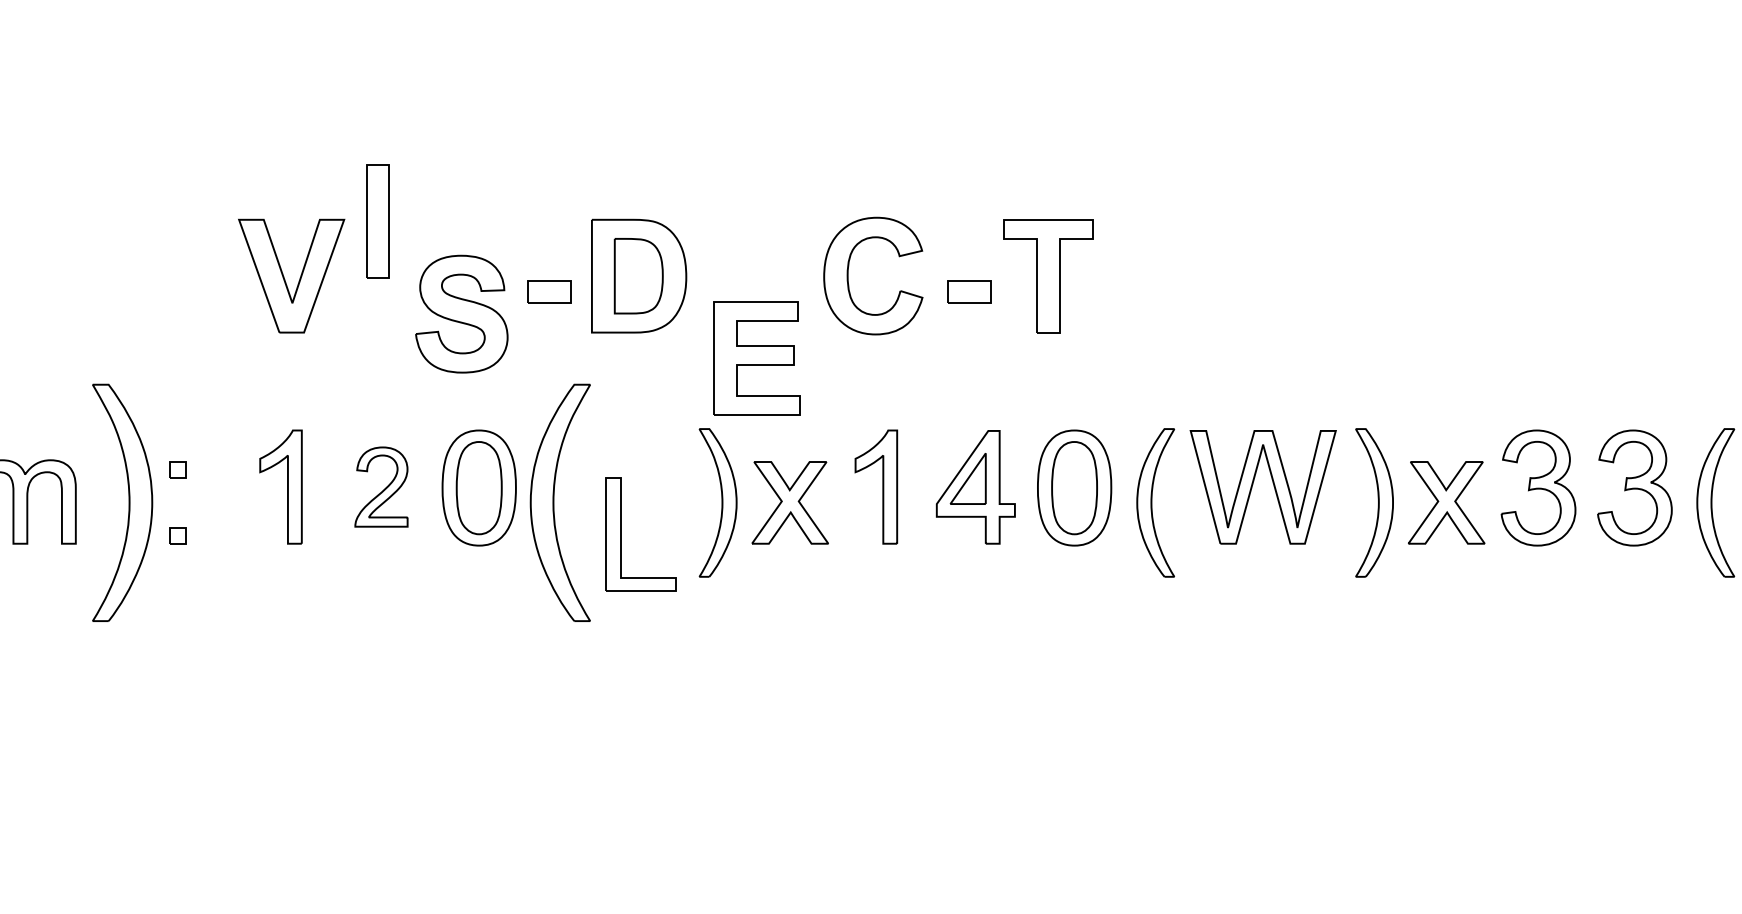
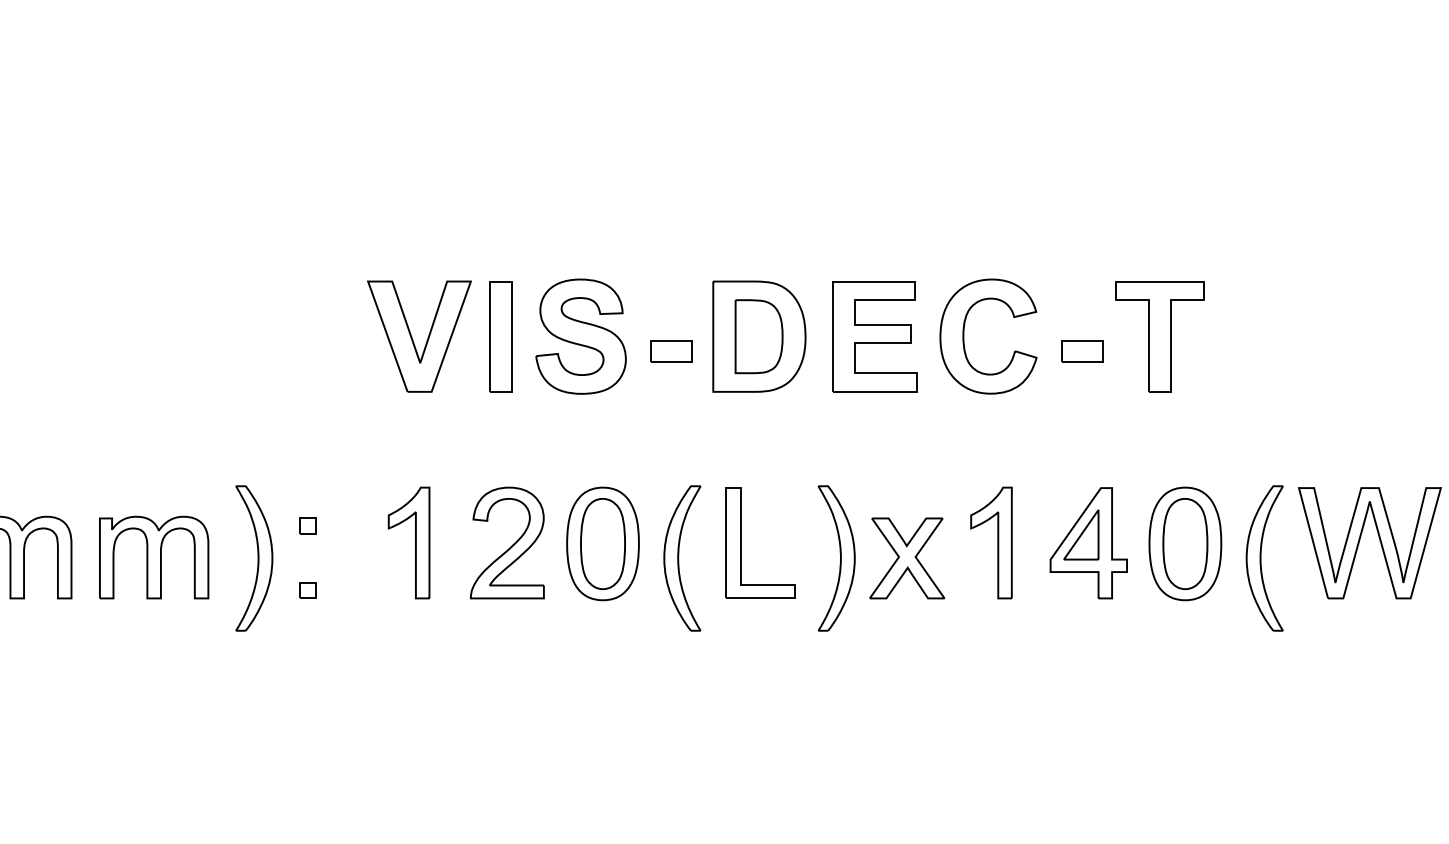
part: (377, 221) -> (500, 336), moved
part: (461, 313) -> (580, 336), moved
part: (756, 358) -> (874, 336), moved
part: (381, 486) -> (507, 542), size x1.43
part: (122, 502) -> (254, 558), size x0.62
part: (560, 502) -> (682, 558), size x0.62
part: (621, 534) -> (741, 543), moved

